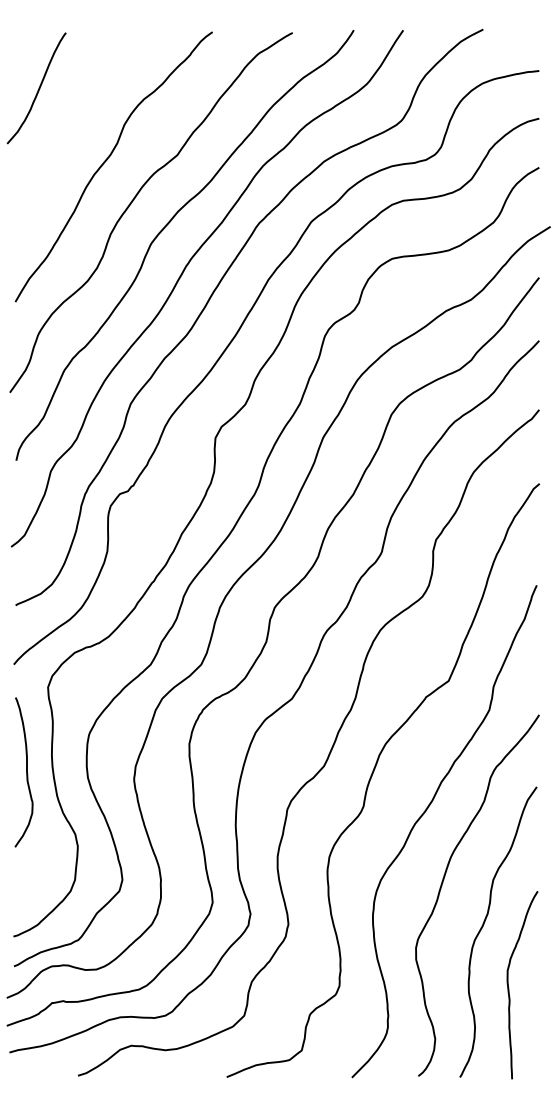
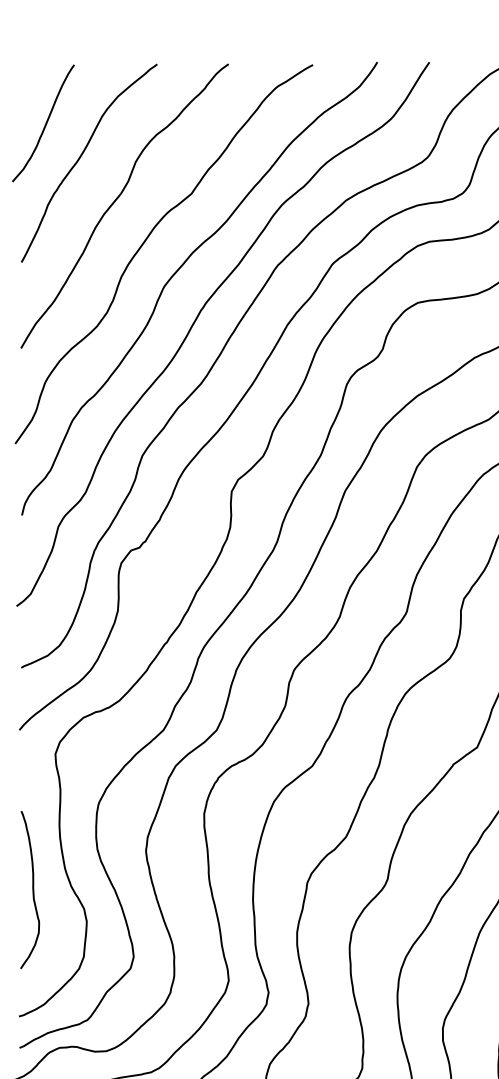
curve: (73, 119) -> (82, 156), added
curve: (26, 772) -> (32, 890), moved

